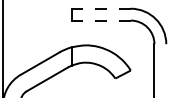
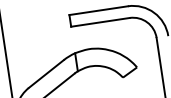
line: (101, 8) -> (98, 10), dashed -> solid
line: (101, 20) -> (100, 22), dashed -> solid

